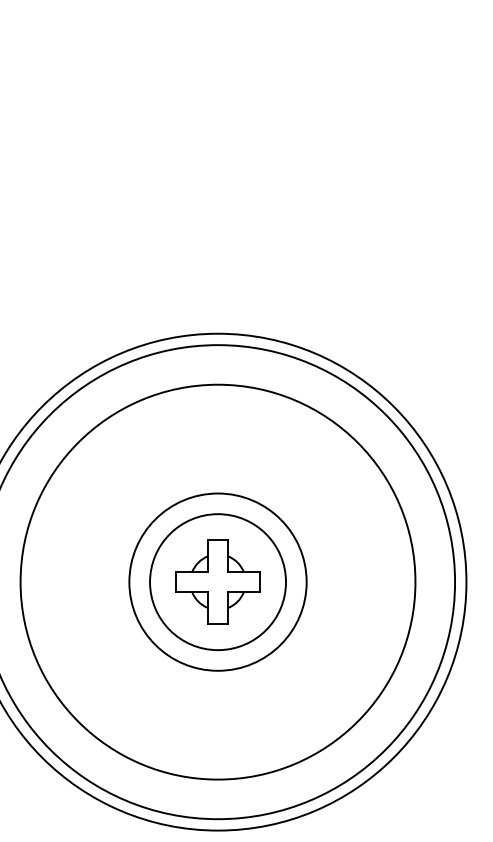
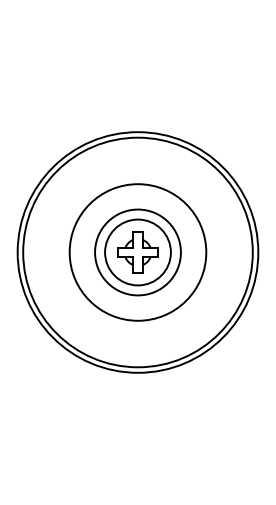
circle: (216, 582) -> (137, 252), size x0.71

